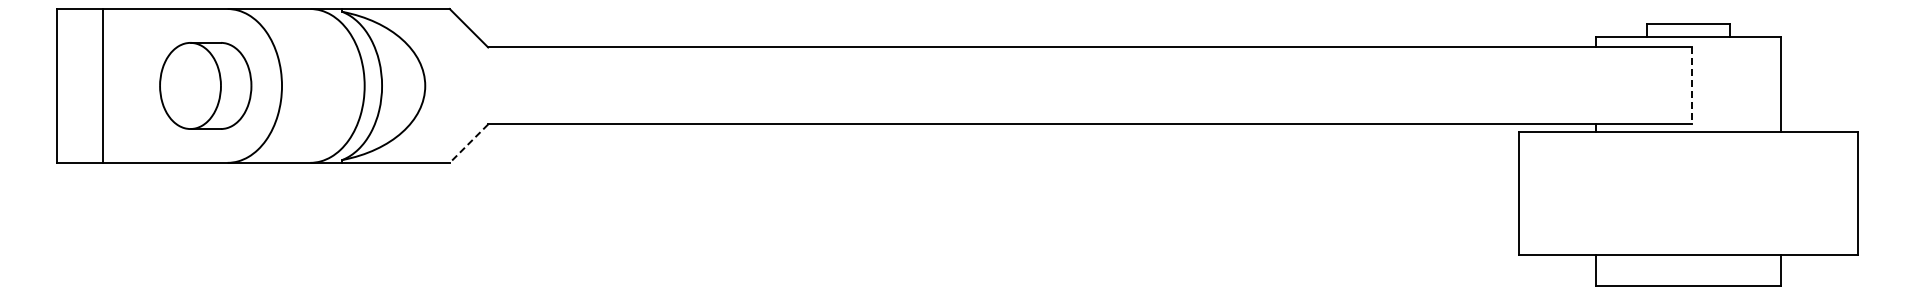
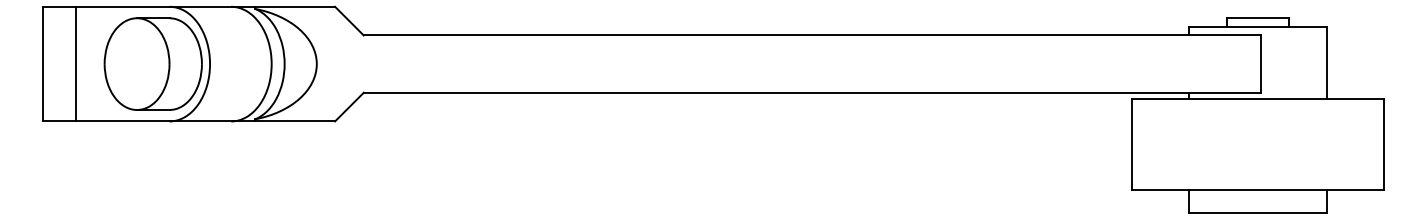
part: (205, 85) -> (153, 63), size x1.43
line: (1692, 86) -> (1261, 64), dashed -> solid
line: (468, 144) -> (349, 107), dashed -> solid

